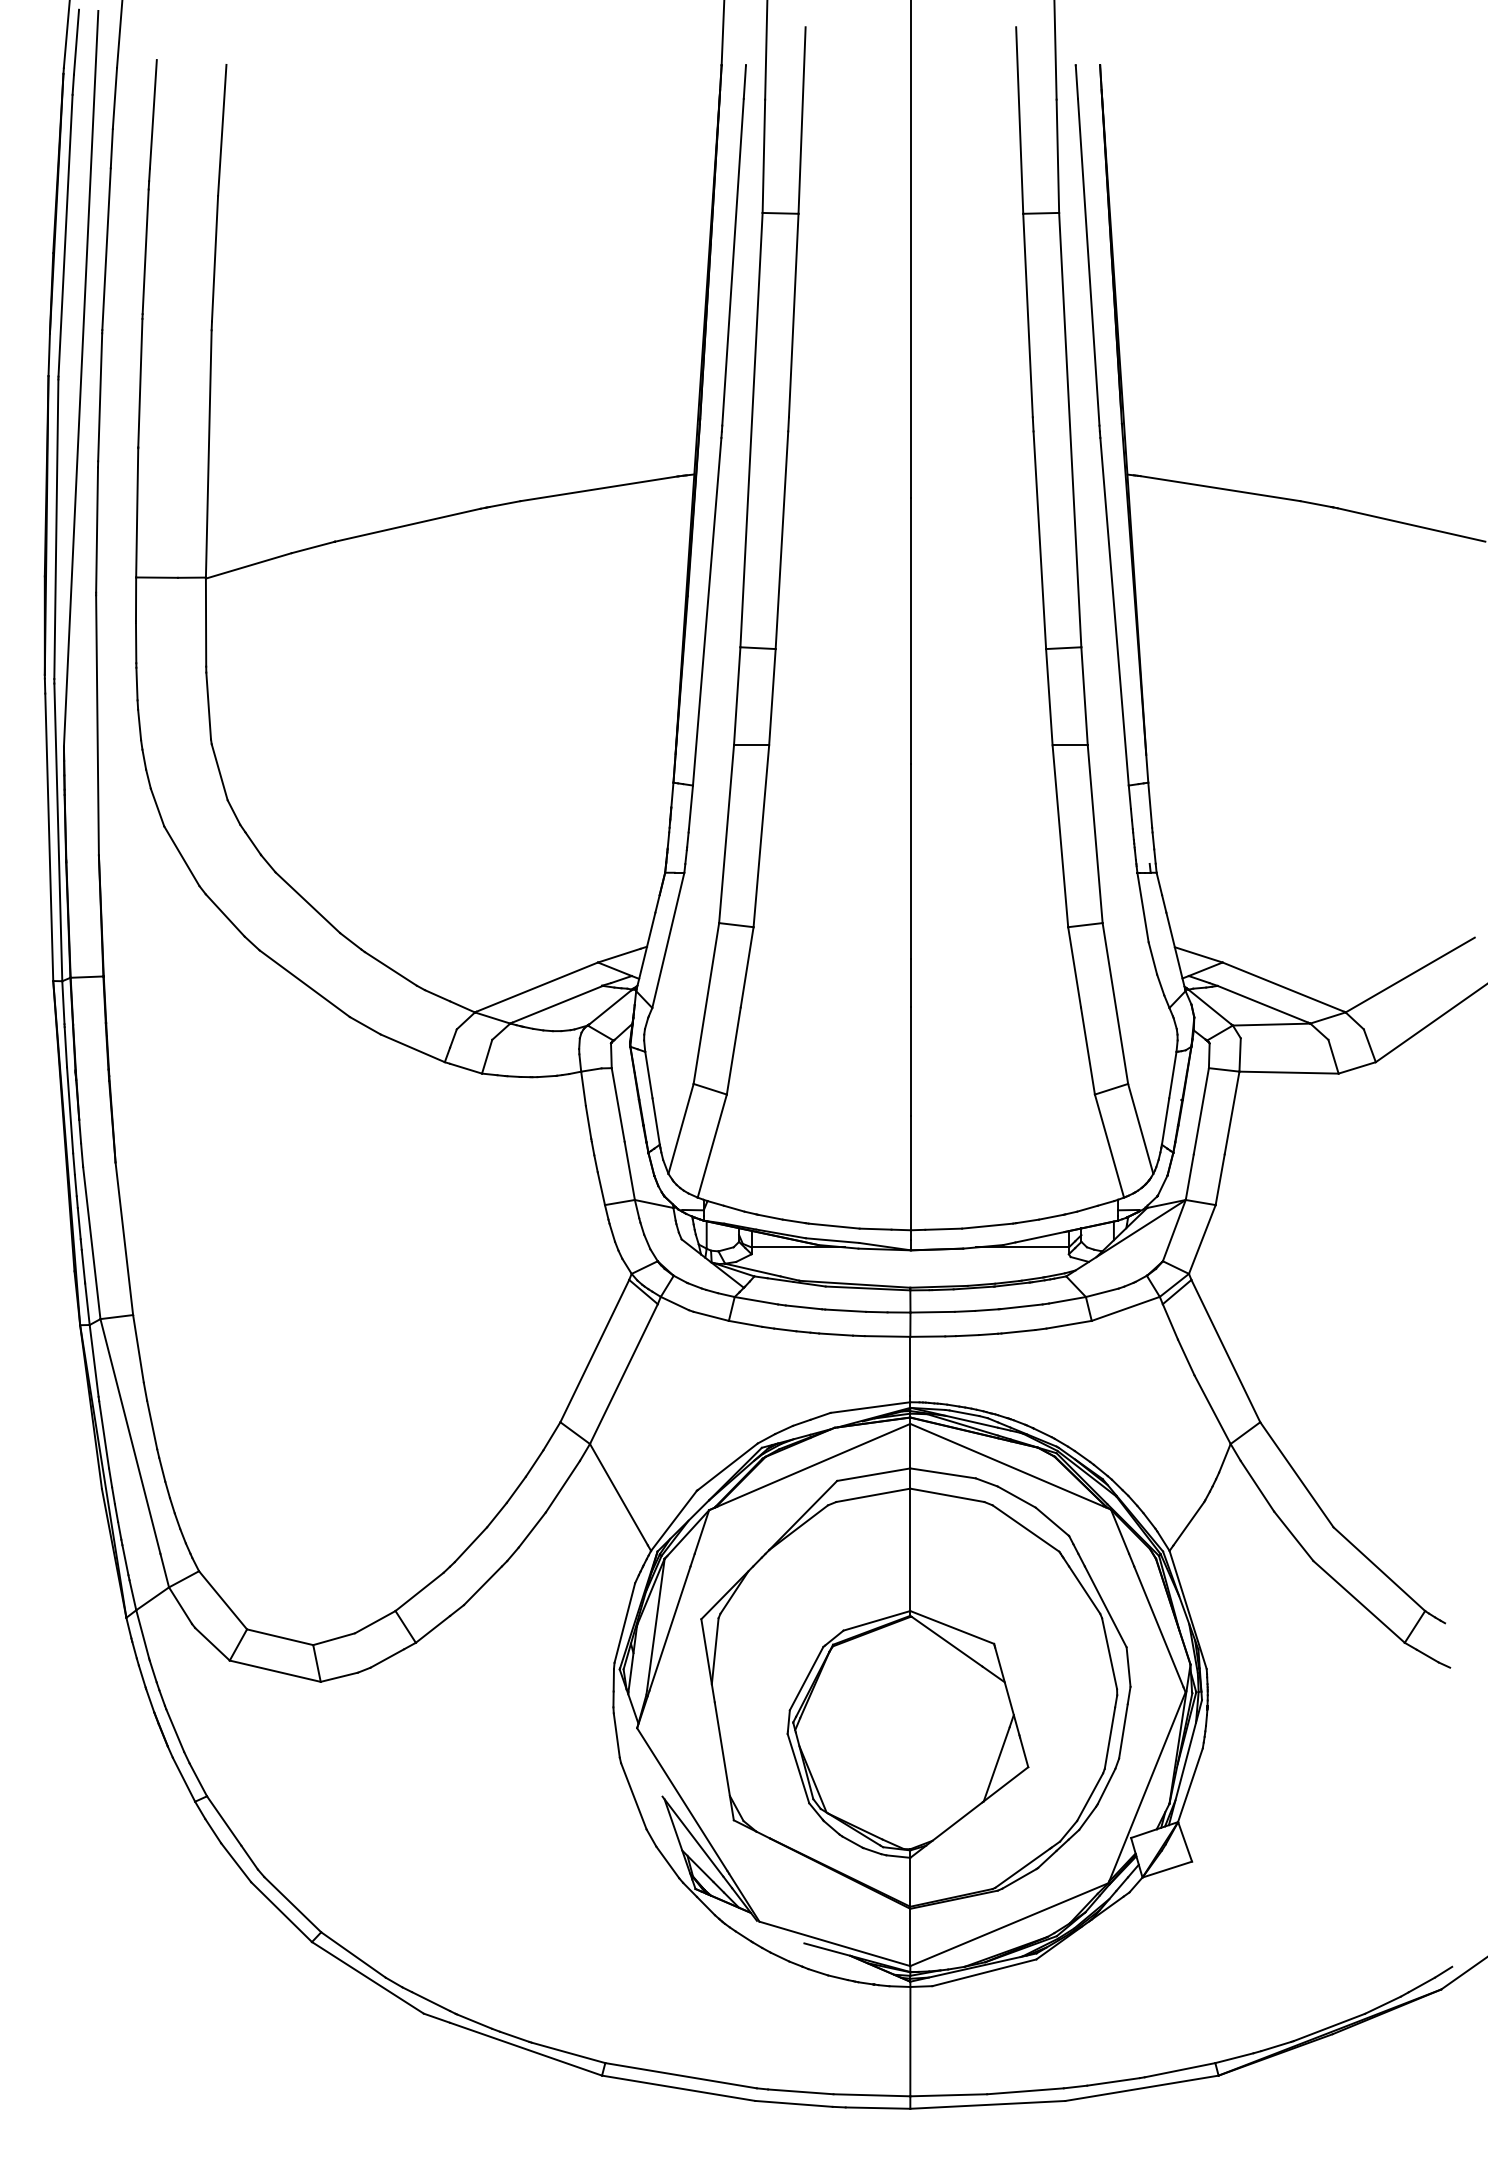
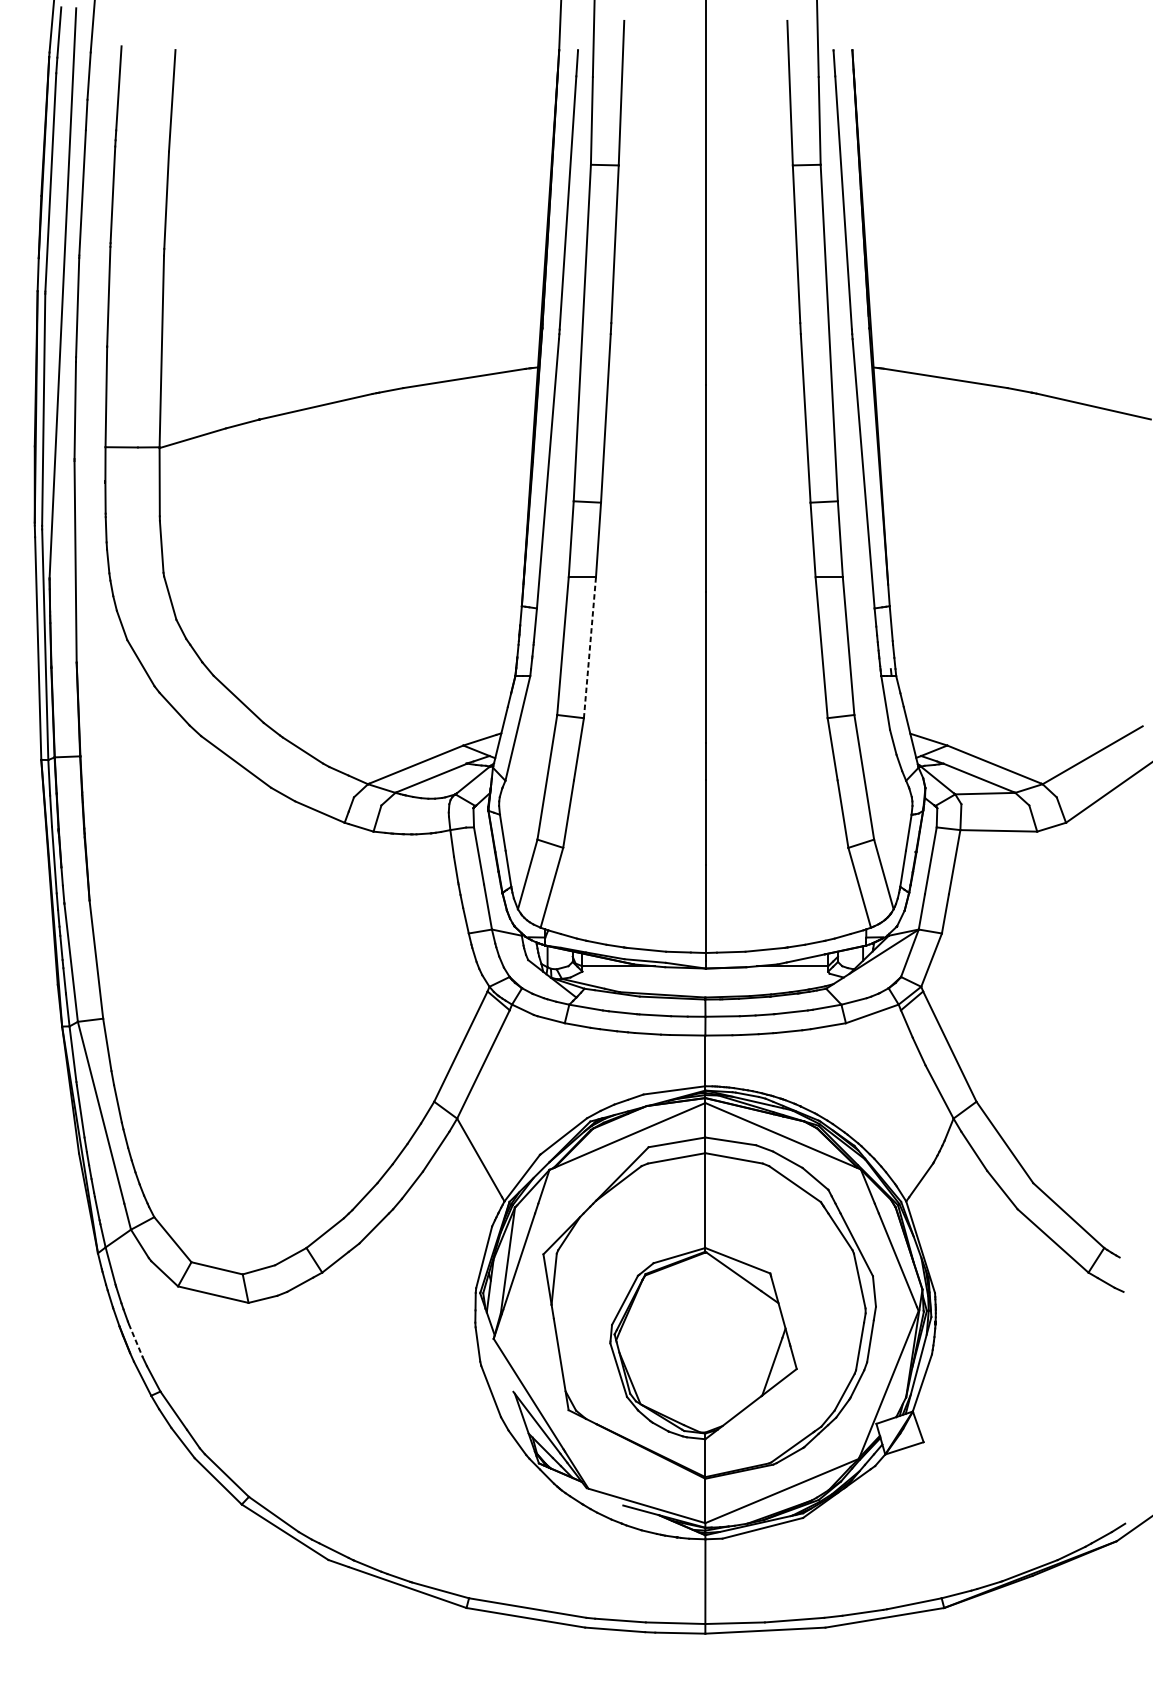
line: (761, 836) -> (590, 647), solid -> dashed
line: (175, 1731) -> (136, 1341), solid -> dashed

